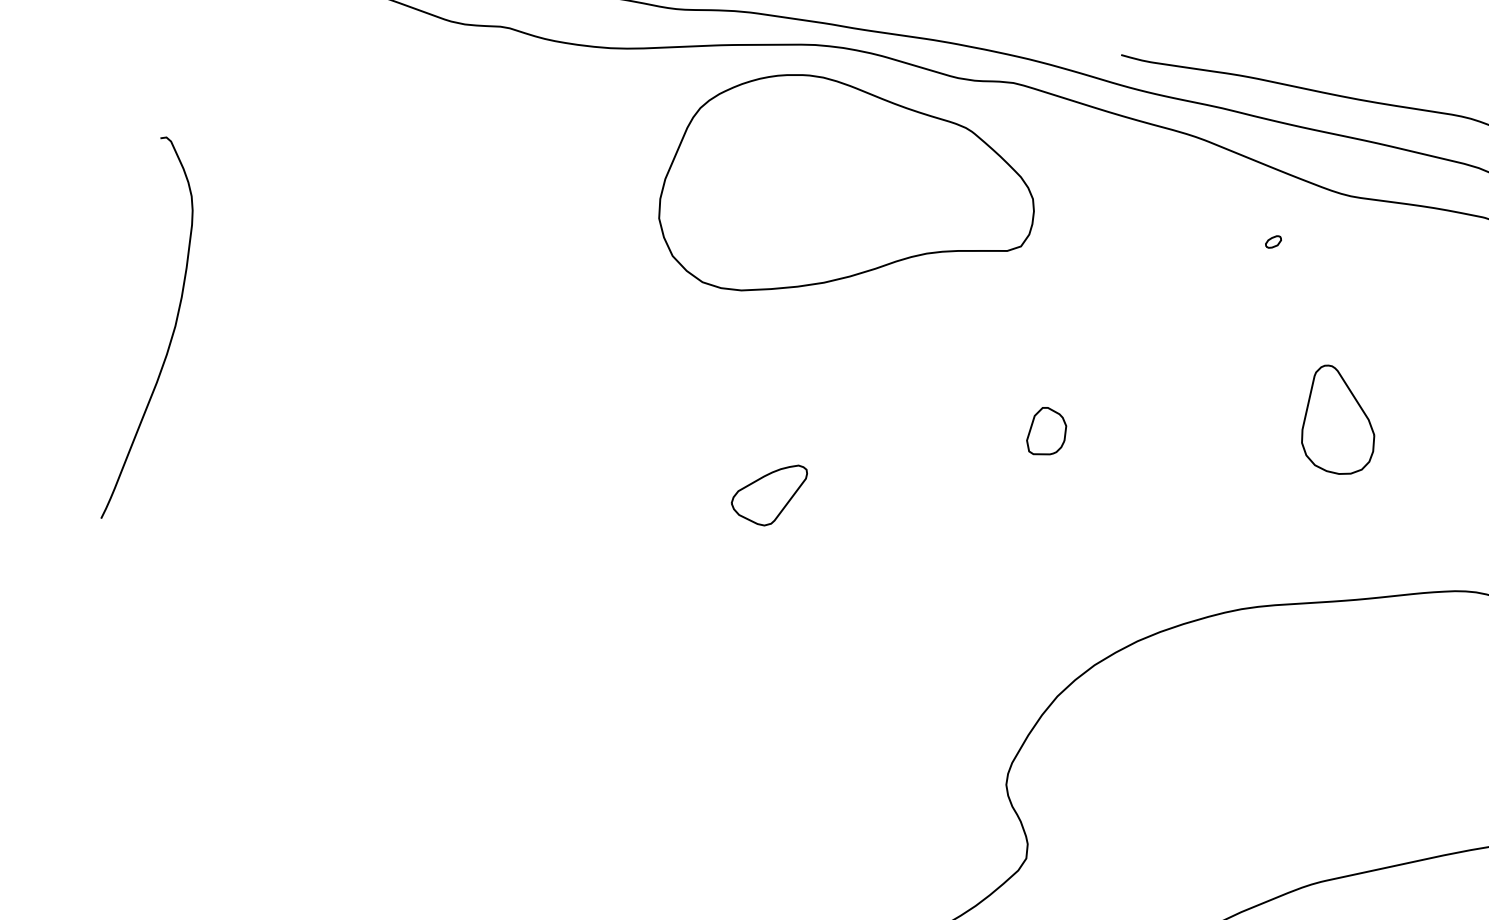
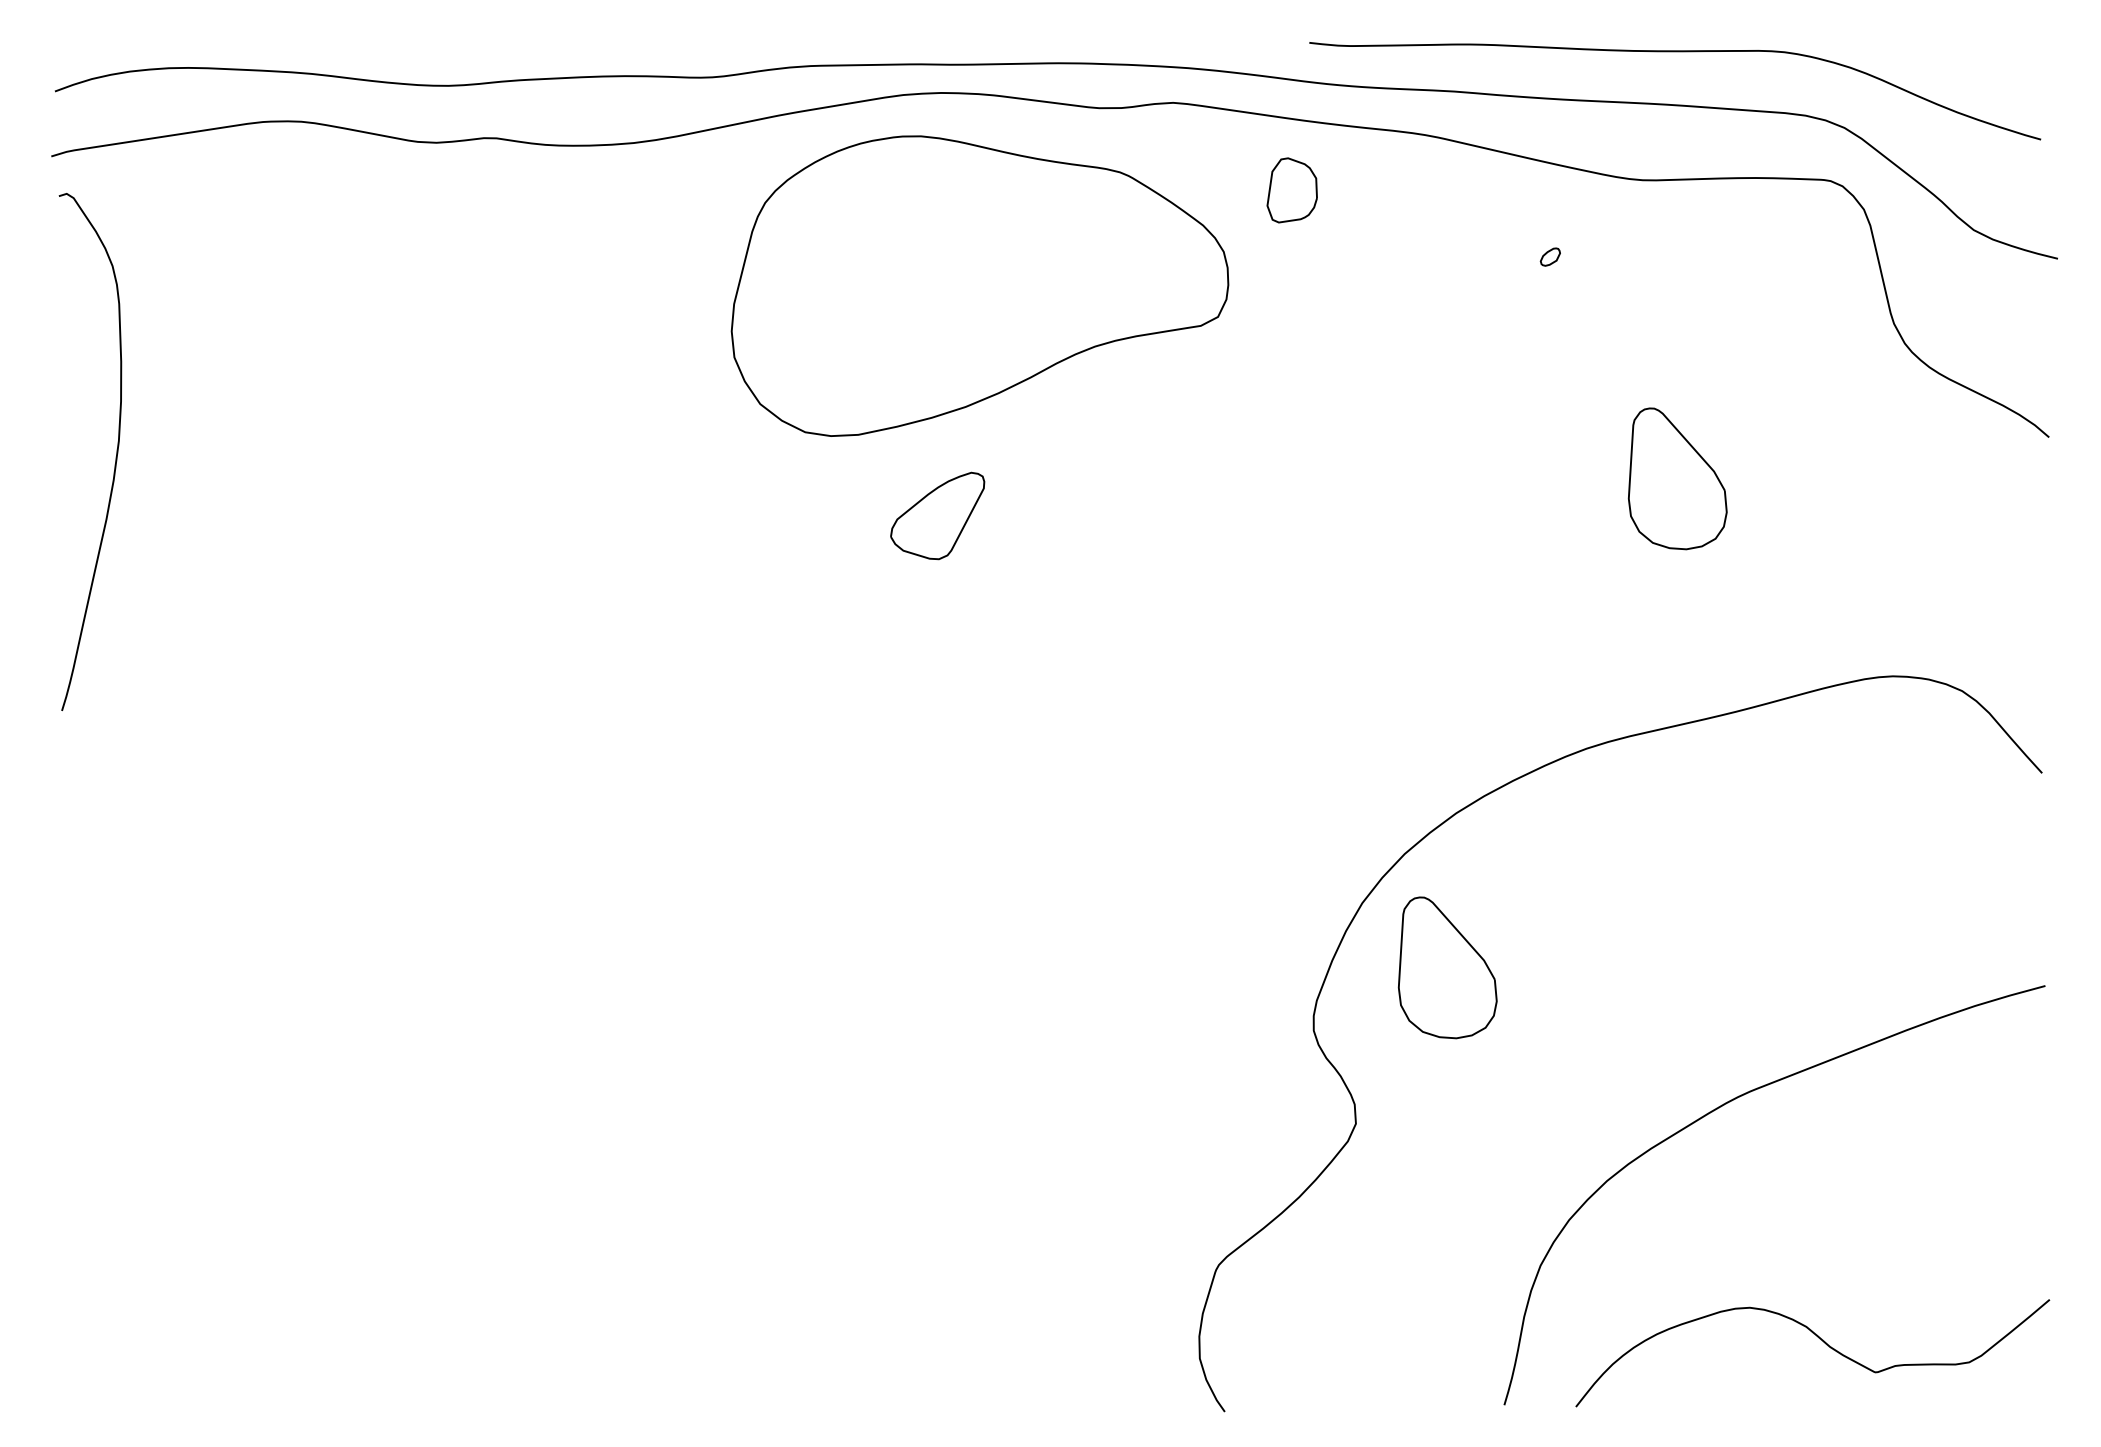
curve: (170, 337) -> (115, 457), moved
part: (1046, 432) -> (1291, 190), moved
part: (768, 493) -> (937, 515), moved
part: (1112, 754) -> (1447, 967), added

